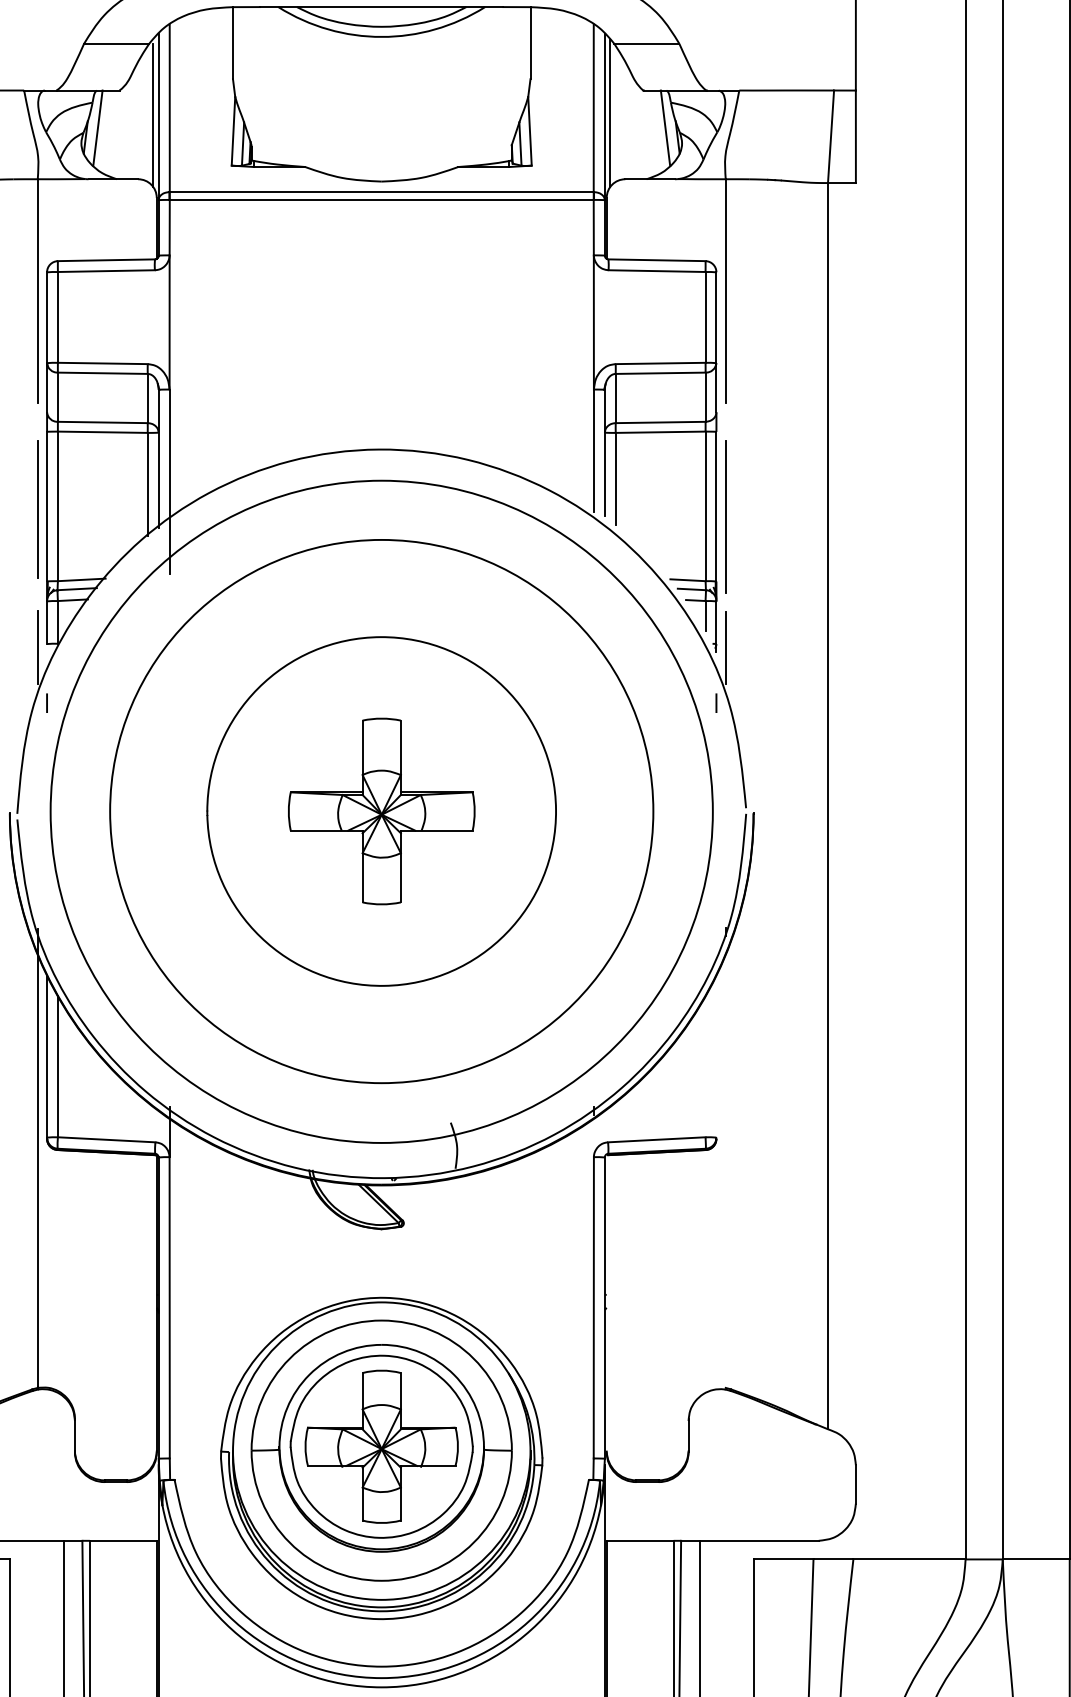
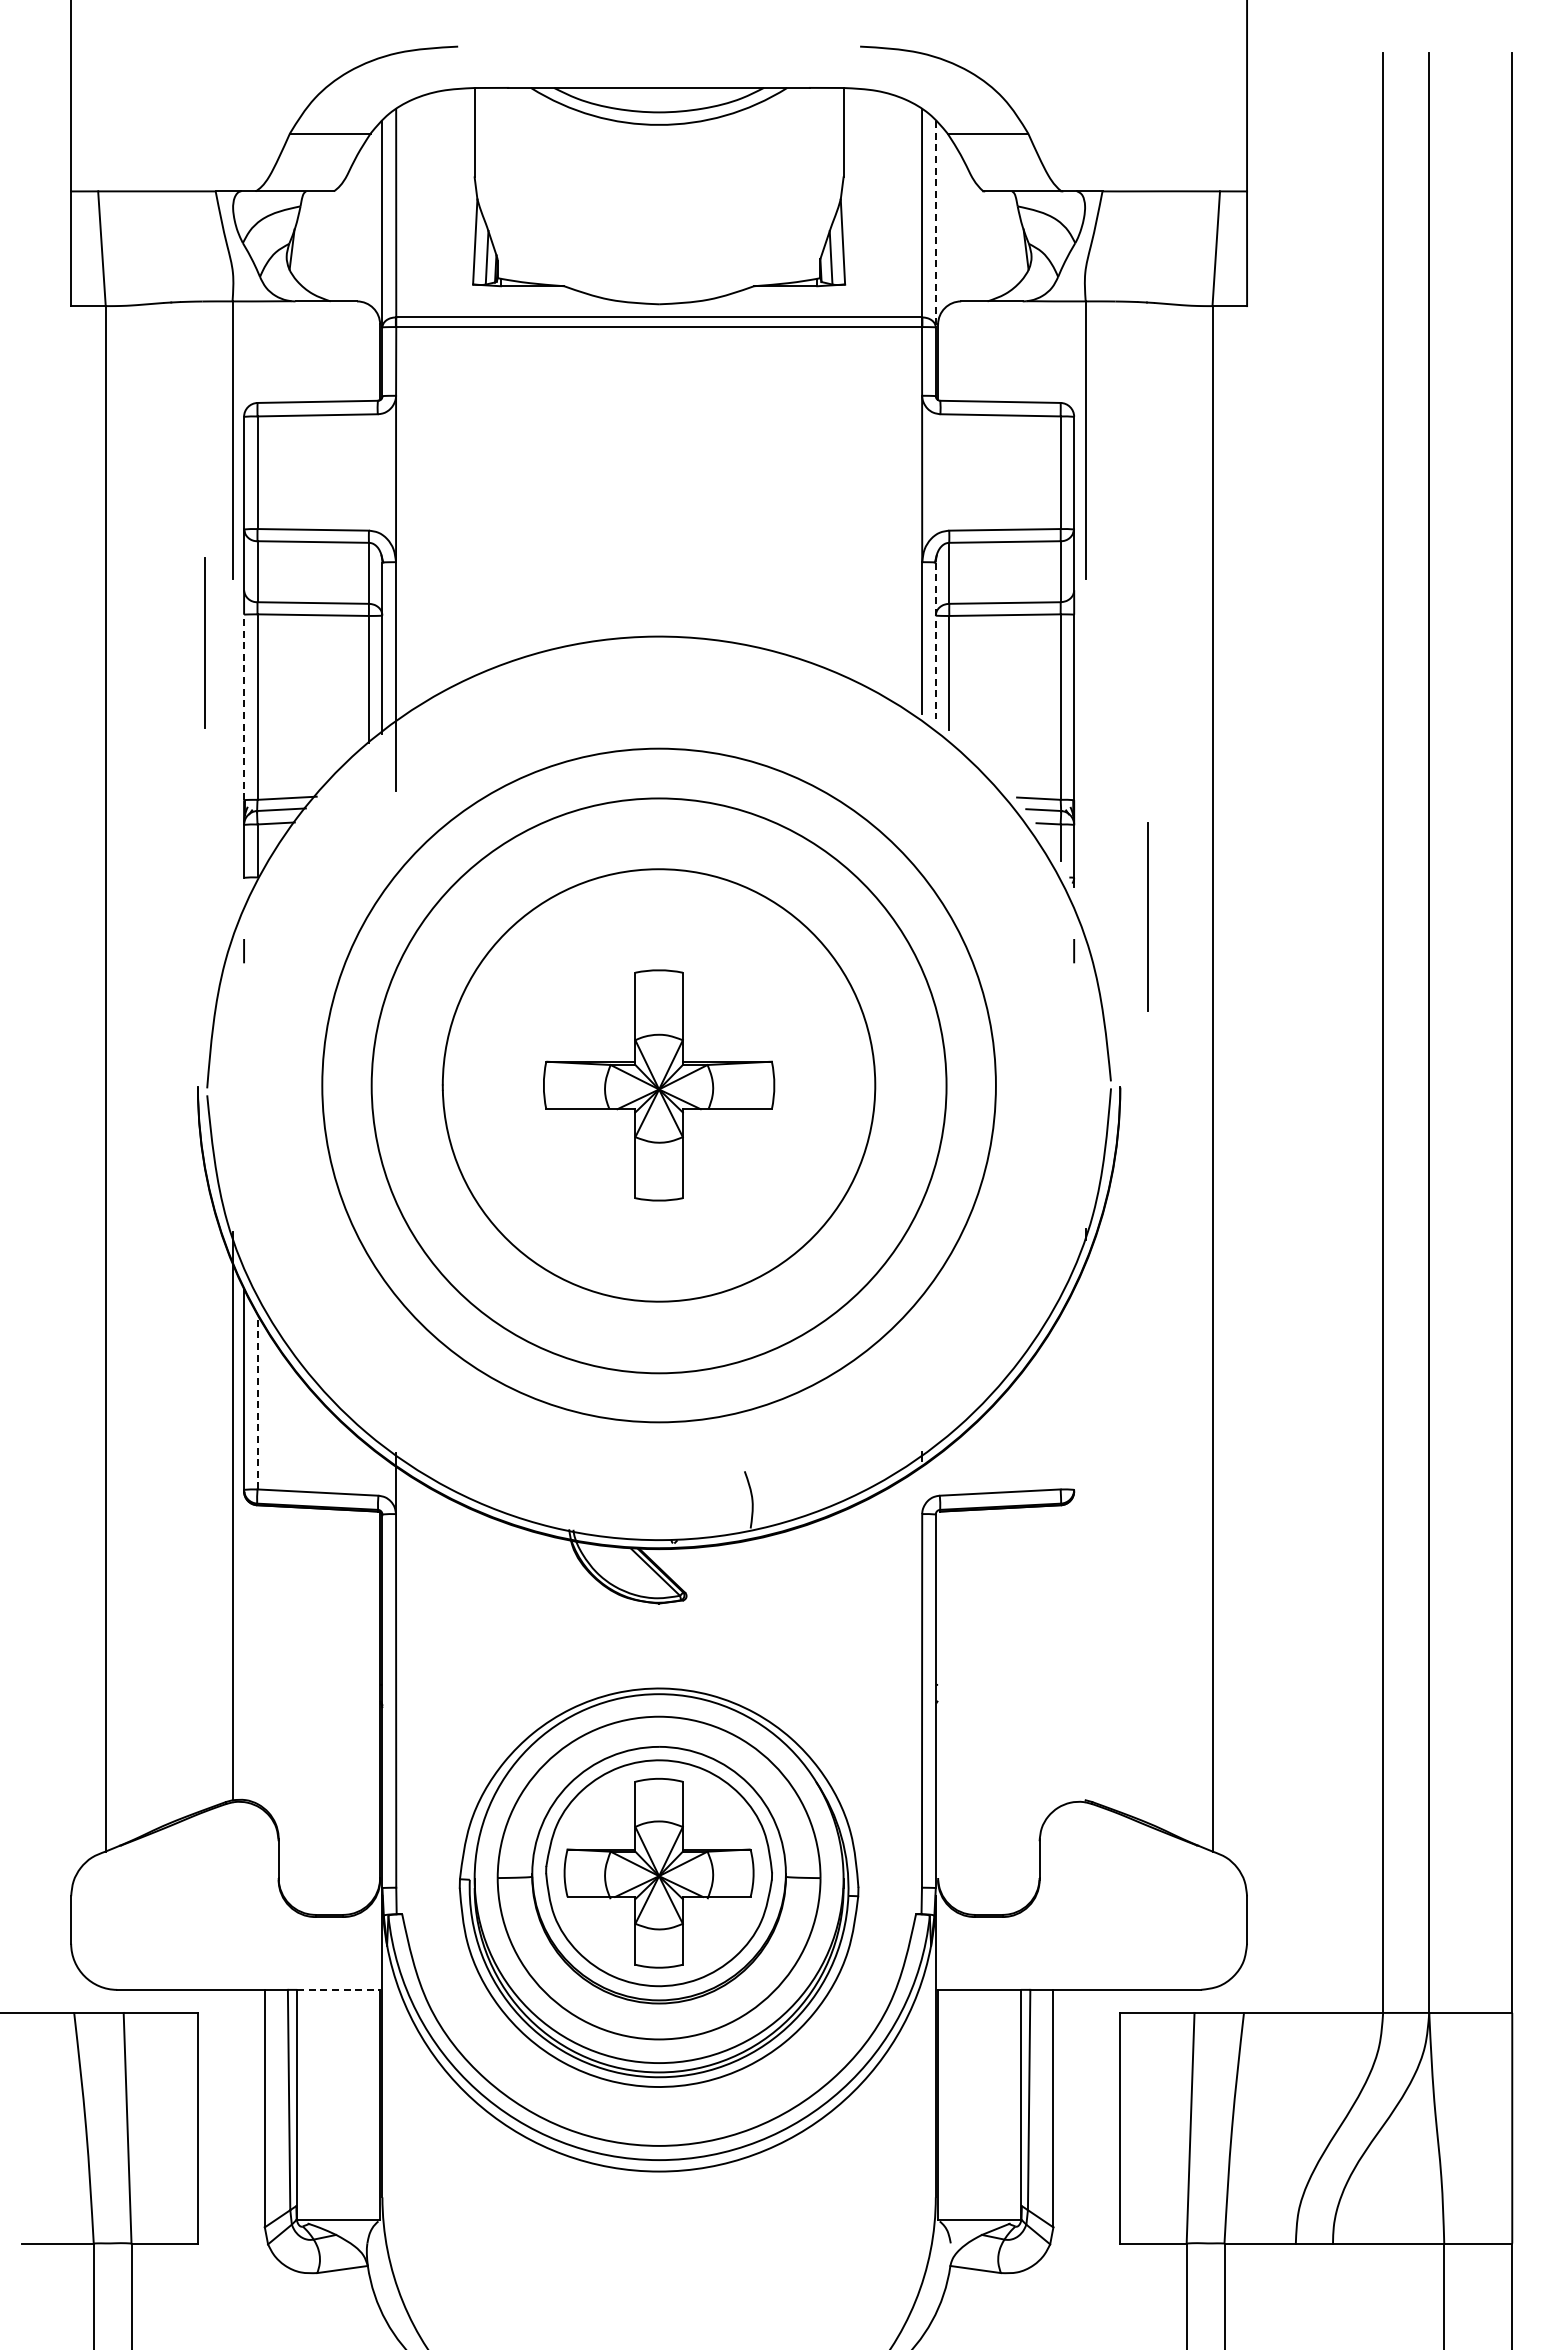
line: (610, 113) -> (942, 219), removed
line: (153, 114) -> (375, 221), removed
line: (604, 117) -> (935, 224), solid -> dashed
line: (97, 127) -> (306, 237), removed
line: (665, 127) -> (1010, 237), removed
line: (604, 453) -> (935, 641), solid -> dashed
line: (47, 506) -> (244, 707), solid -> dashed
line: (37, 509) -> (204, 642), moved
line: (725, 516) -> (1147, 916), moved
line: (37, 647) -> (232, 881), removed
line: (725, 647) -> (1085, 882), removed
circle: (381, 811) -> (658, 1085), size x0.7
line: (57, 1066) -> (257, 1401), solid -> dashed
line: (123, 1540) -> (338, 1989), solid -> dashed

